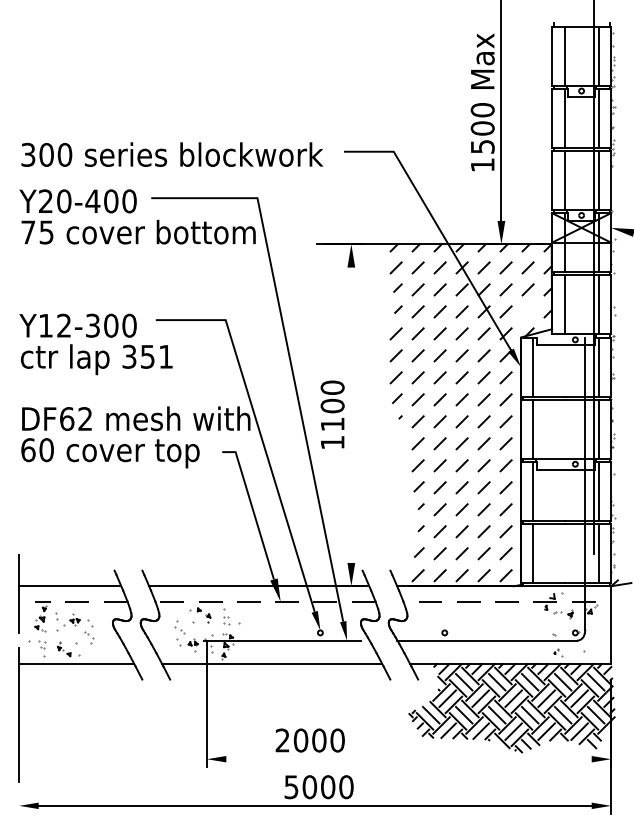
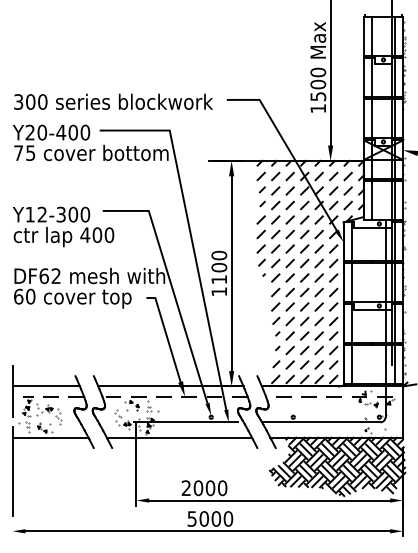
line: (527, 311) -> (347, 205), added
text: (147, 357) -> (97, 235), 351 -> 400
line: (351, 414) -> (231, 273), added
line: (408, 759) -> (269, 500), added

